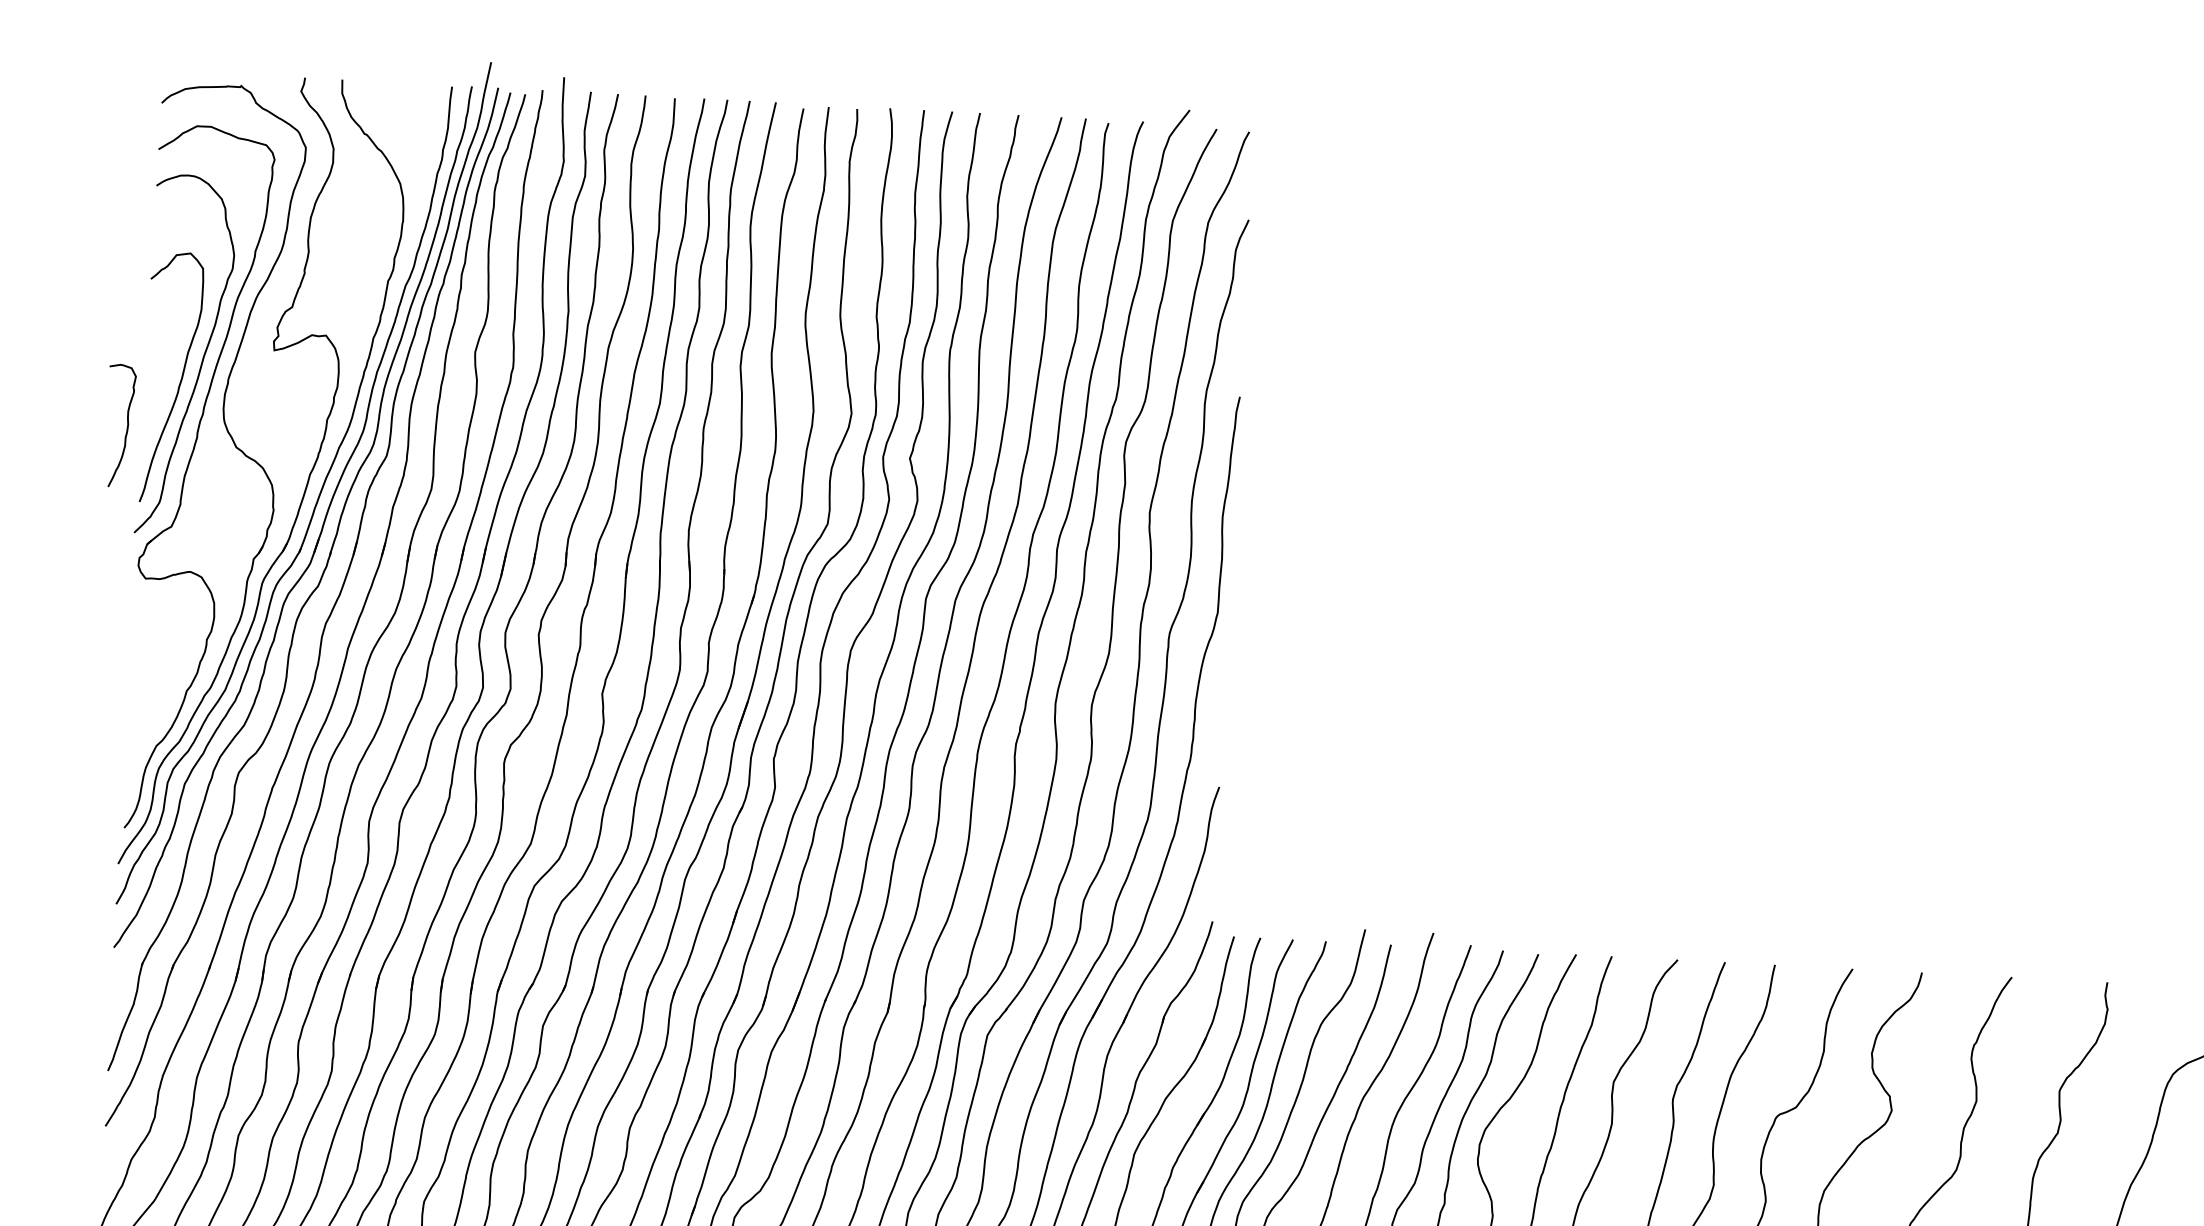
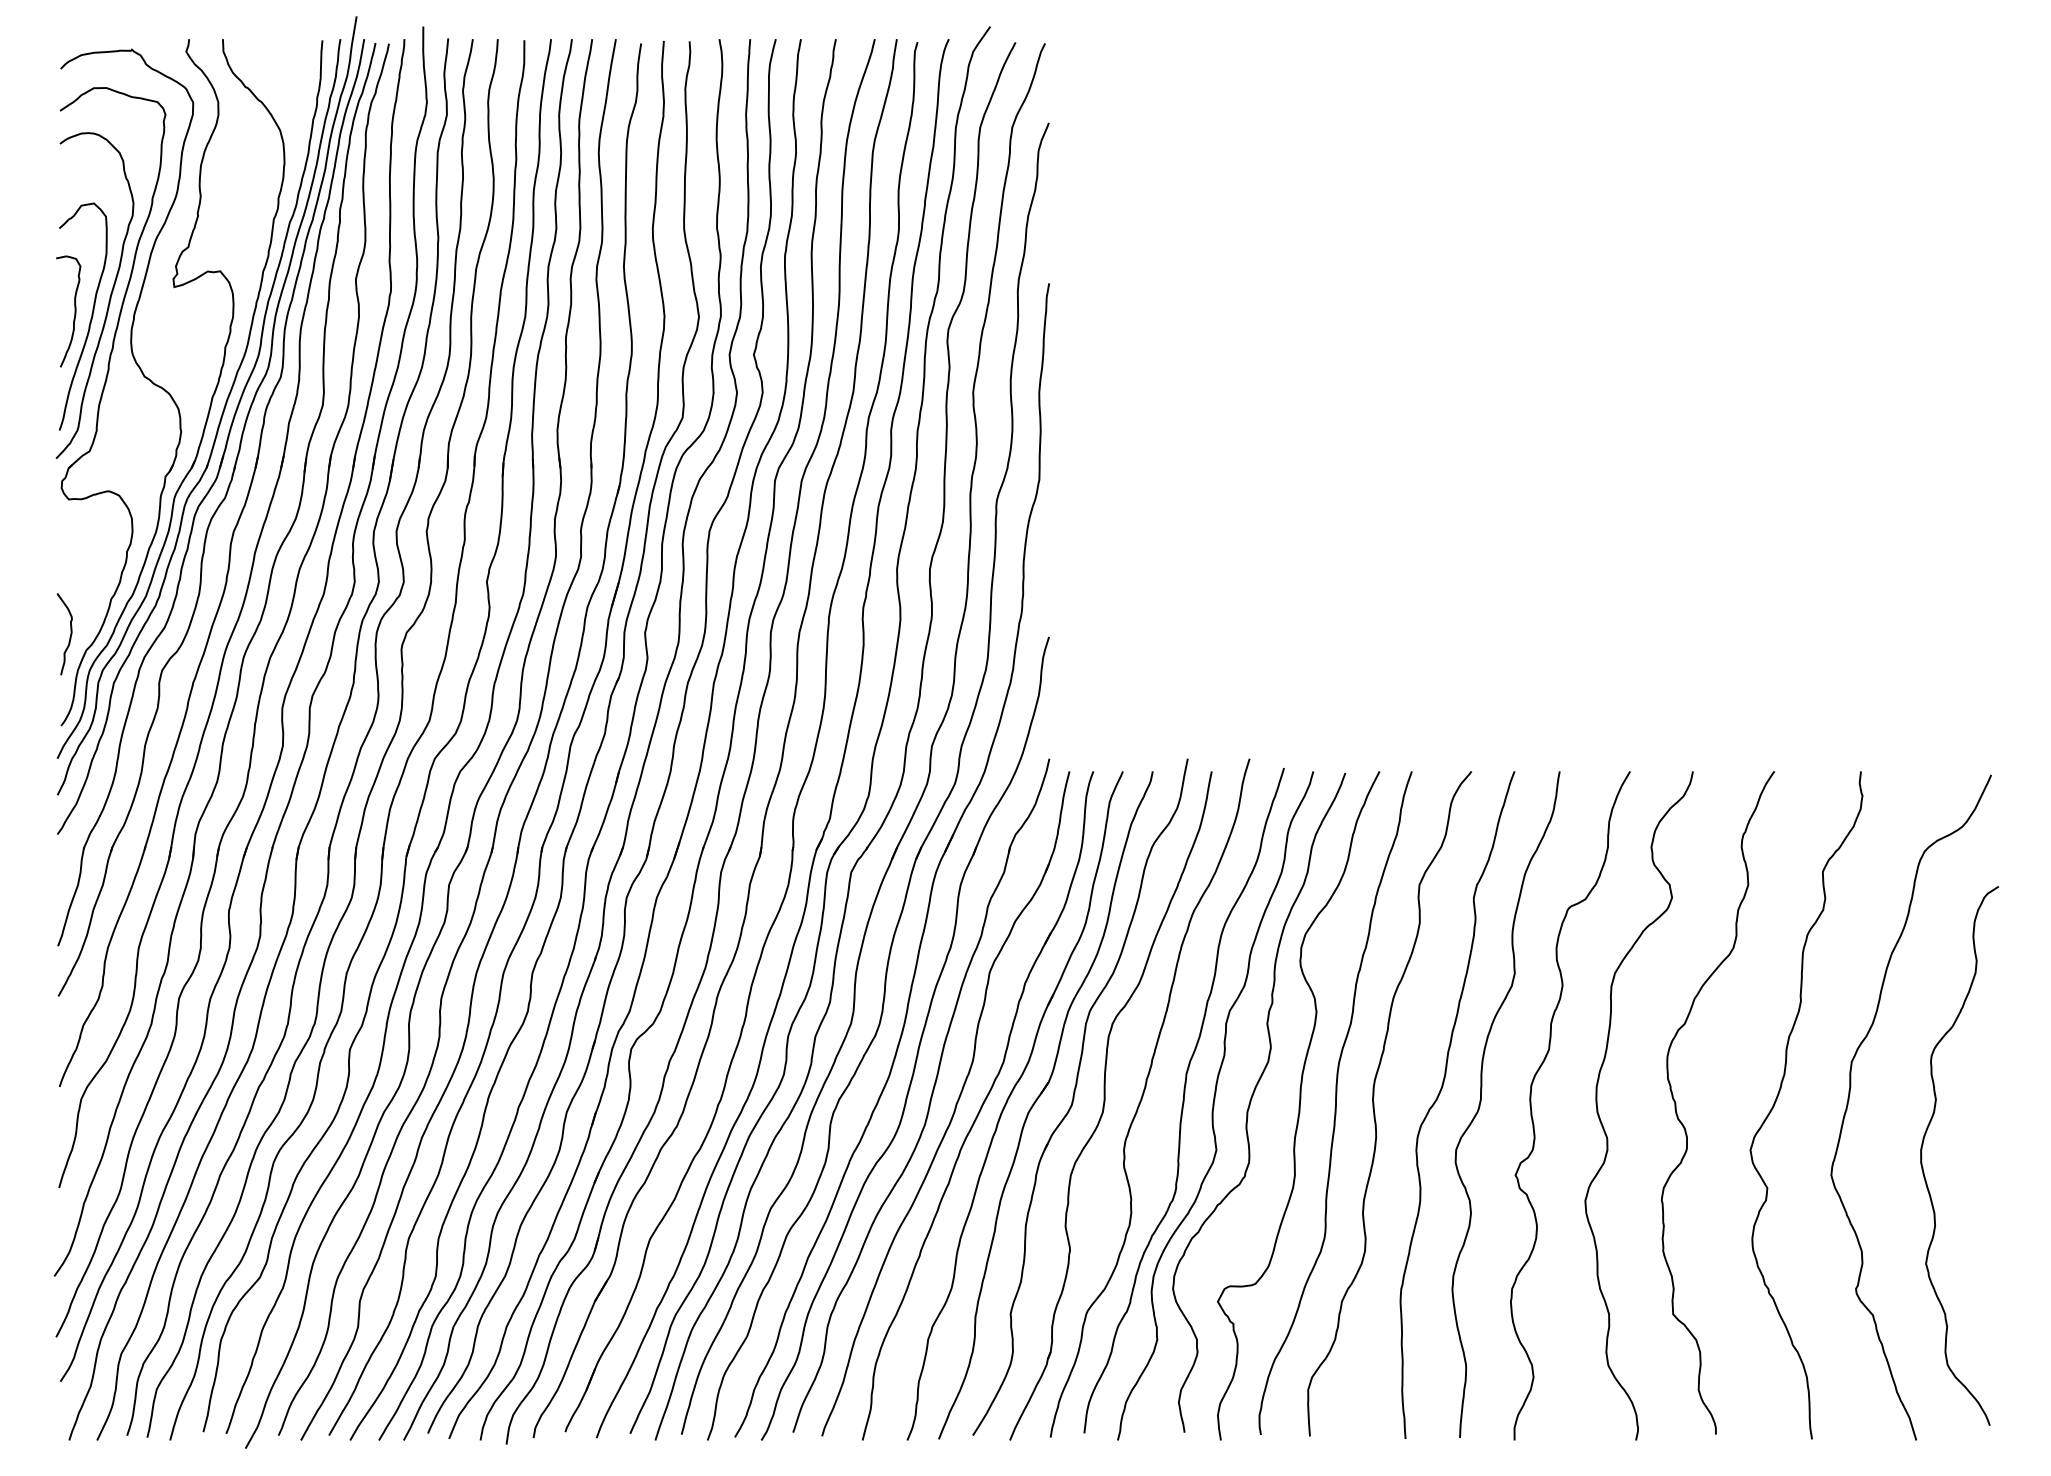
curve: (126, 426) -> (74, 311), moved
curve: (138, 729) -> (69, 636), added

